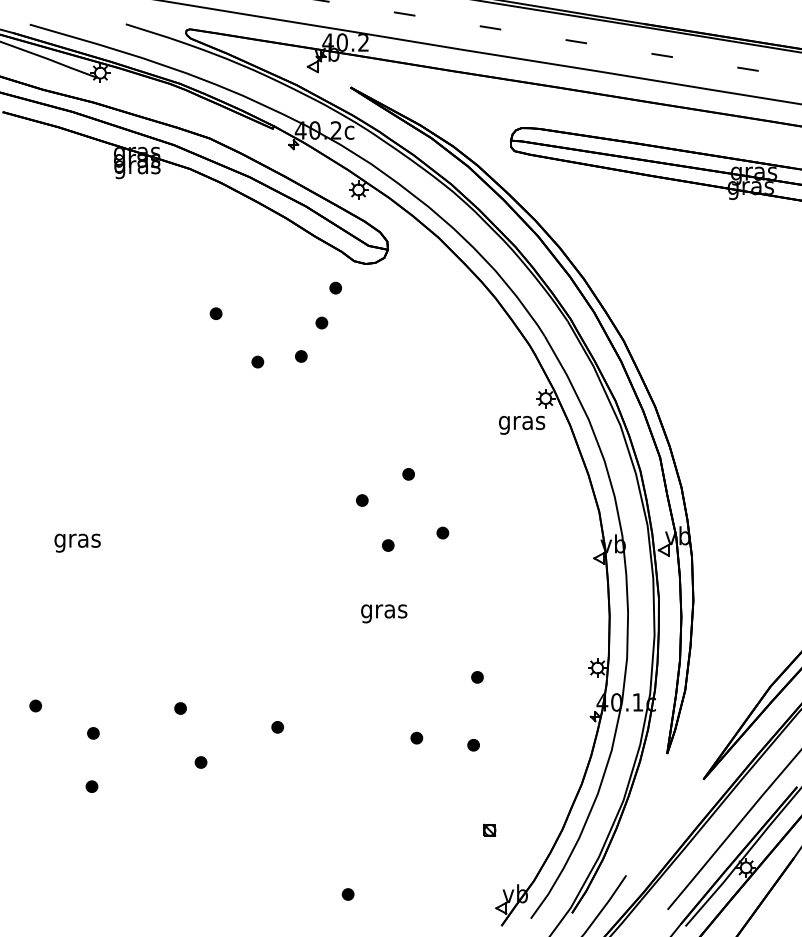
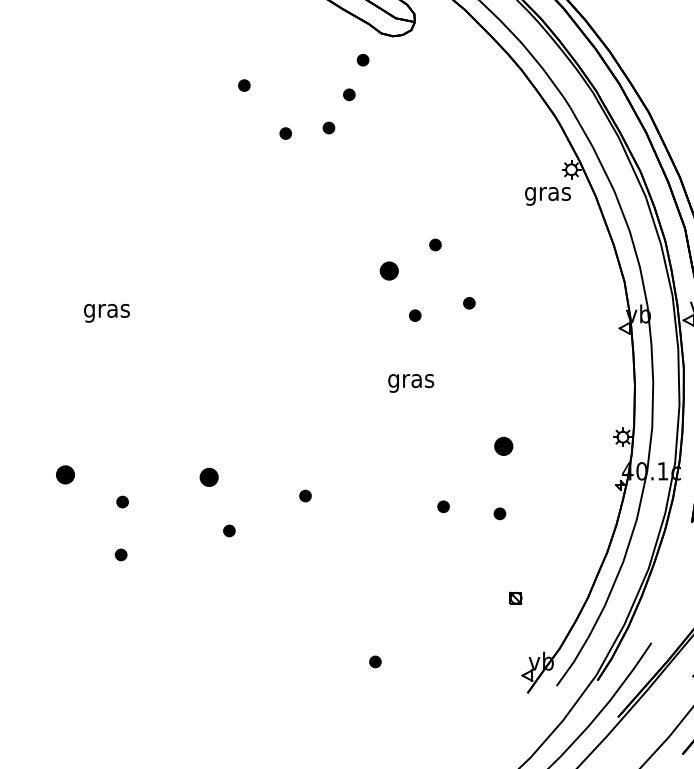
part: (362, 500) -> (389, 270), size x1.6
part: (477, 677) -> (503, 446), size x1.6
part: (35, 705) -> (65, 474), size x1.6
part: (180, 708) -> (209, 477), size x1.6

